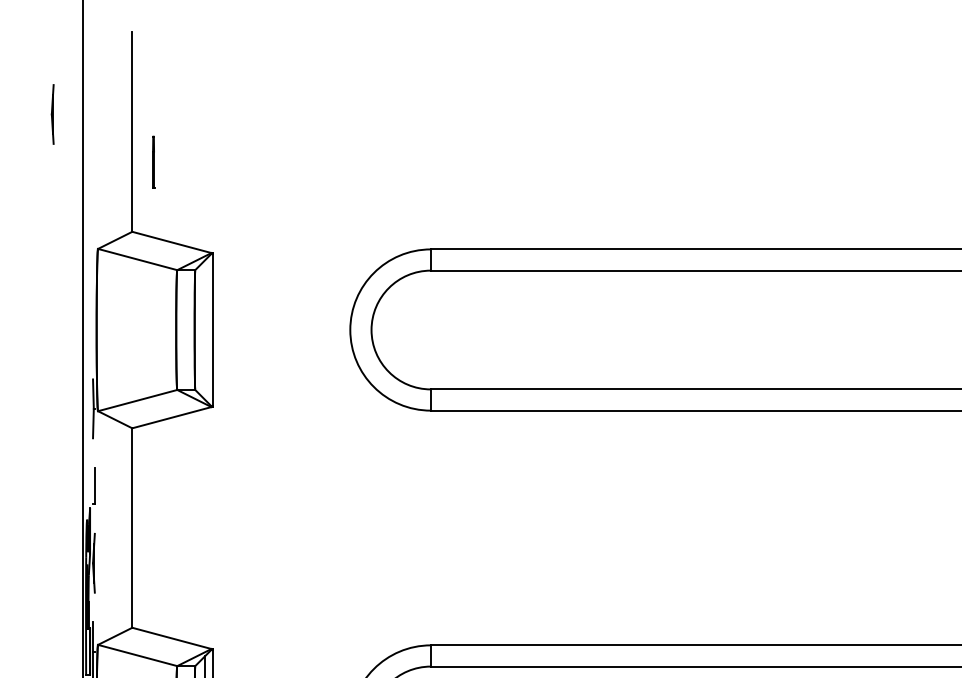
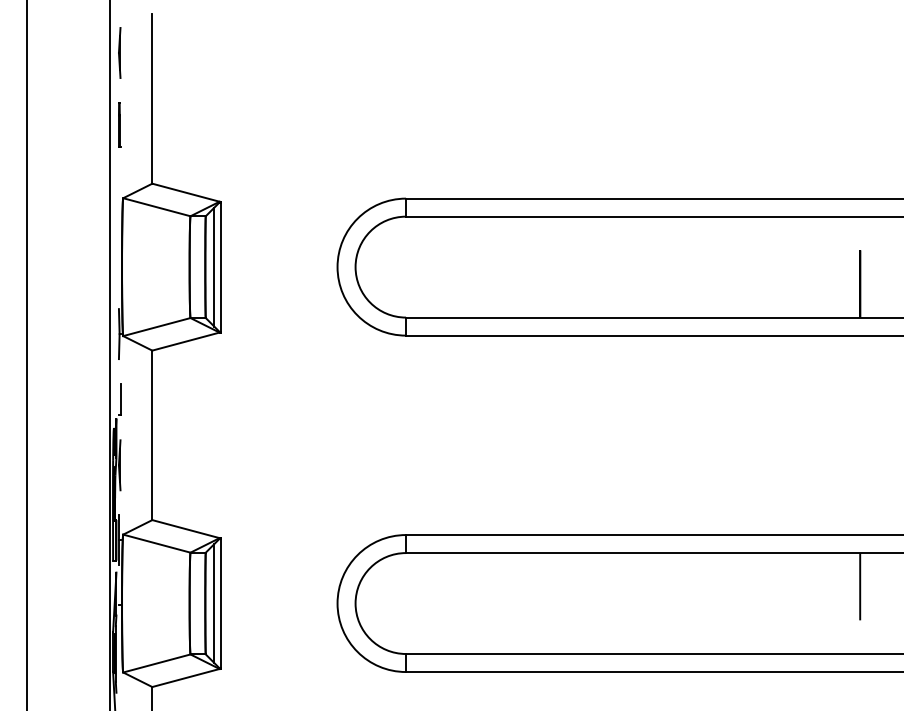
line: (52, 113) -> (119, 52), moved
line: (153, 162) -> (119, 124), moved
line: (205, 329) -> (214, 266), added

